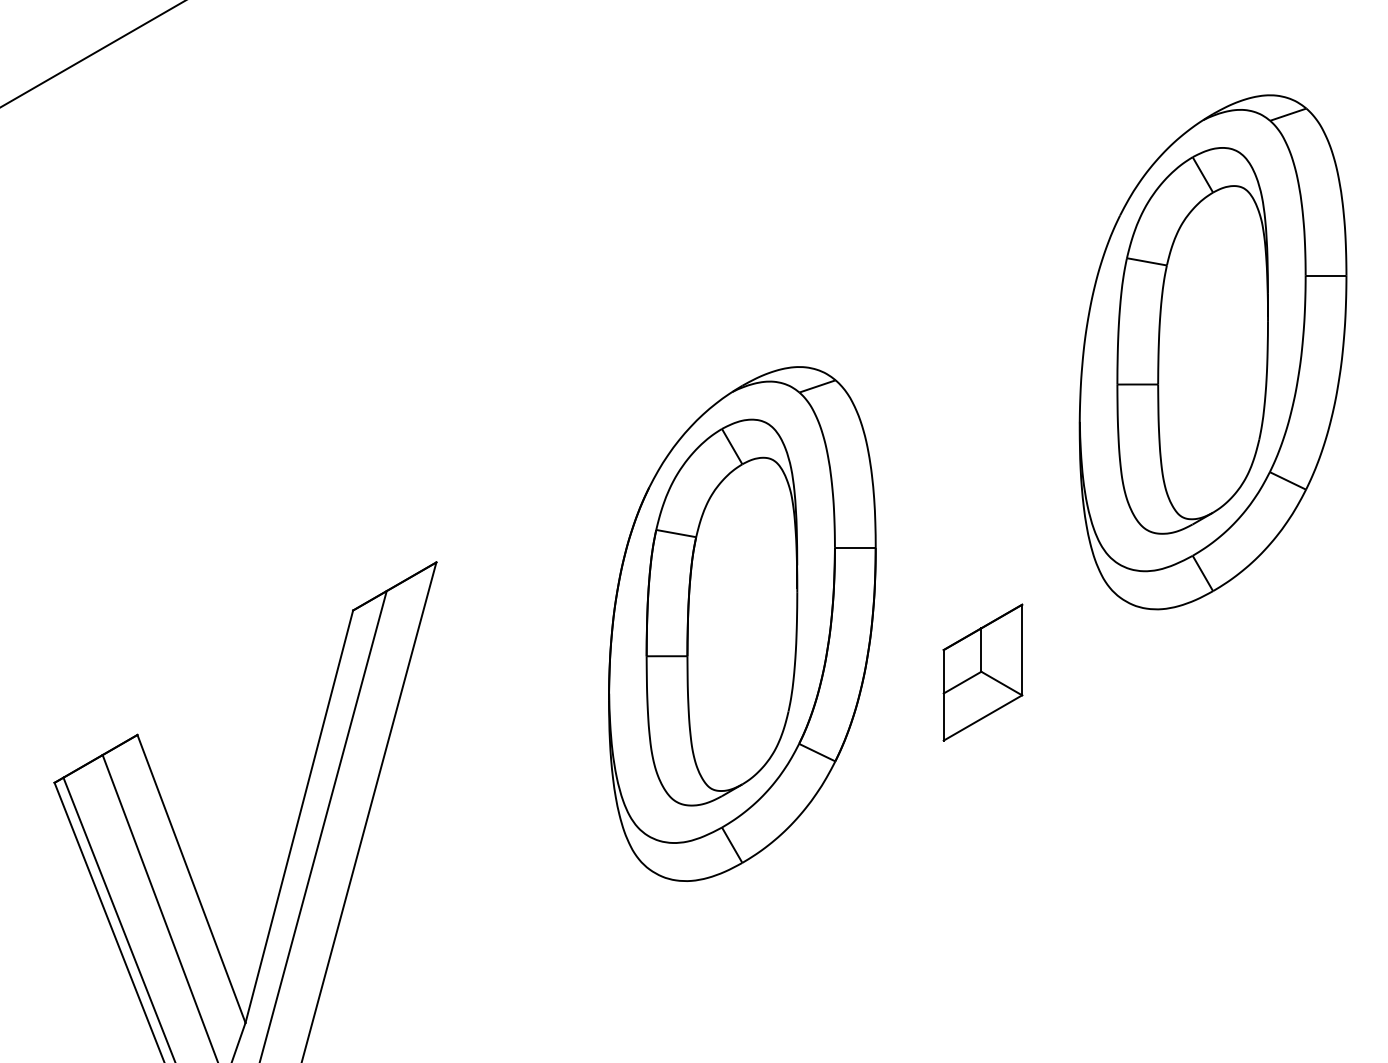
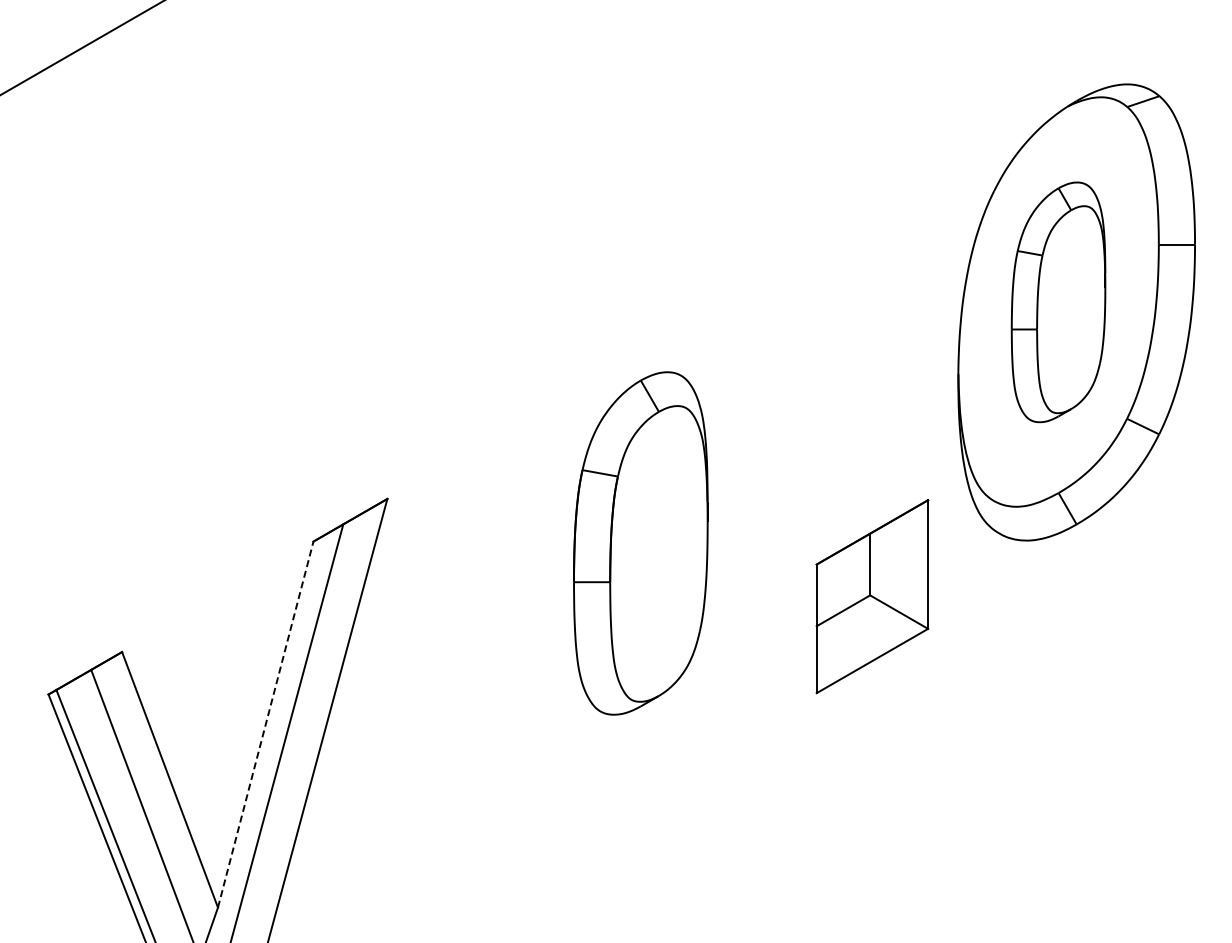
part: (1192, 341) -> (1058, 302), size x0.7
part: (741, 623) -> (658, 553), removed
part: (983, 672) -> (872, 596), size x1.6
line: (299, 816) -> (265, 724), solid -> dashed

